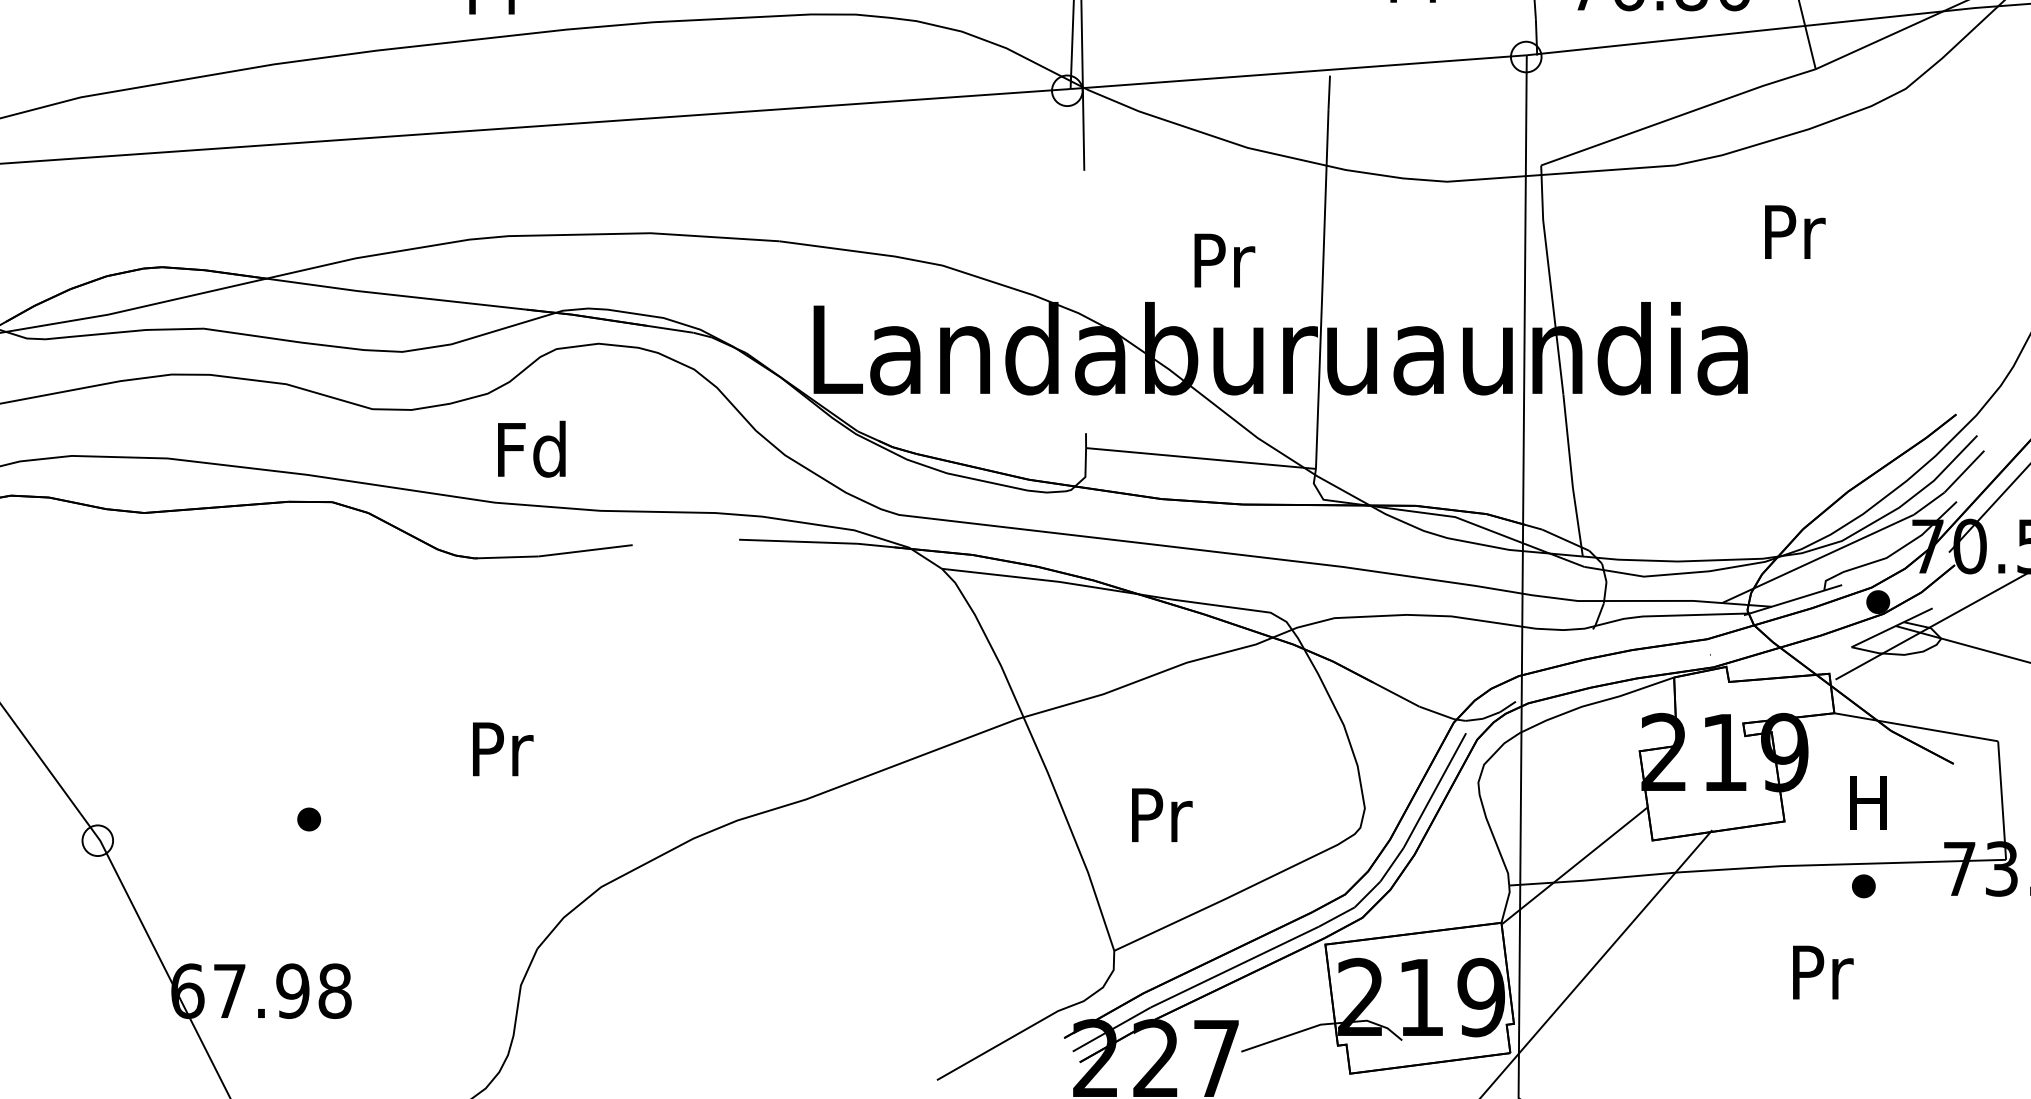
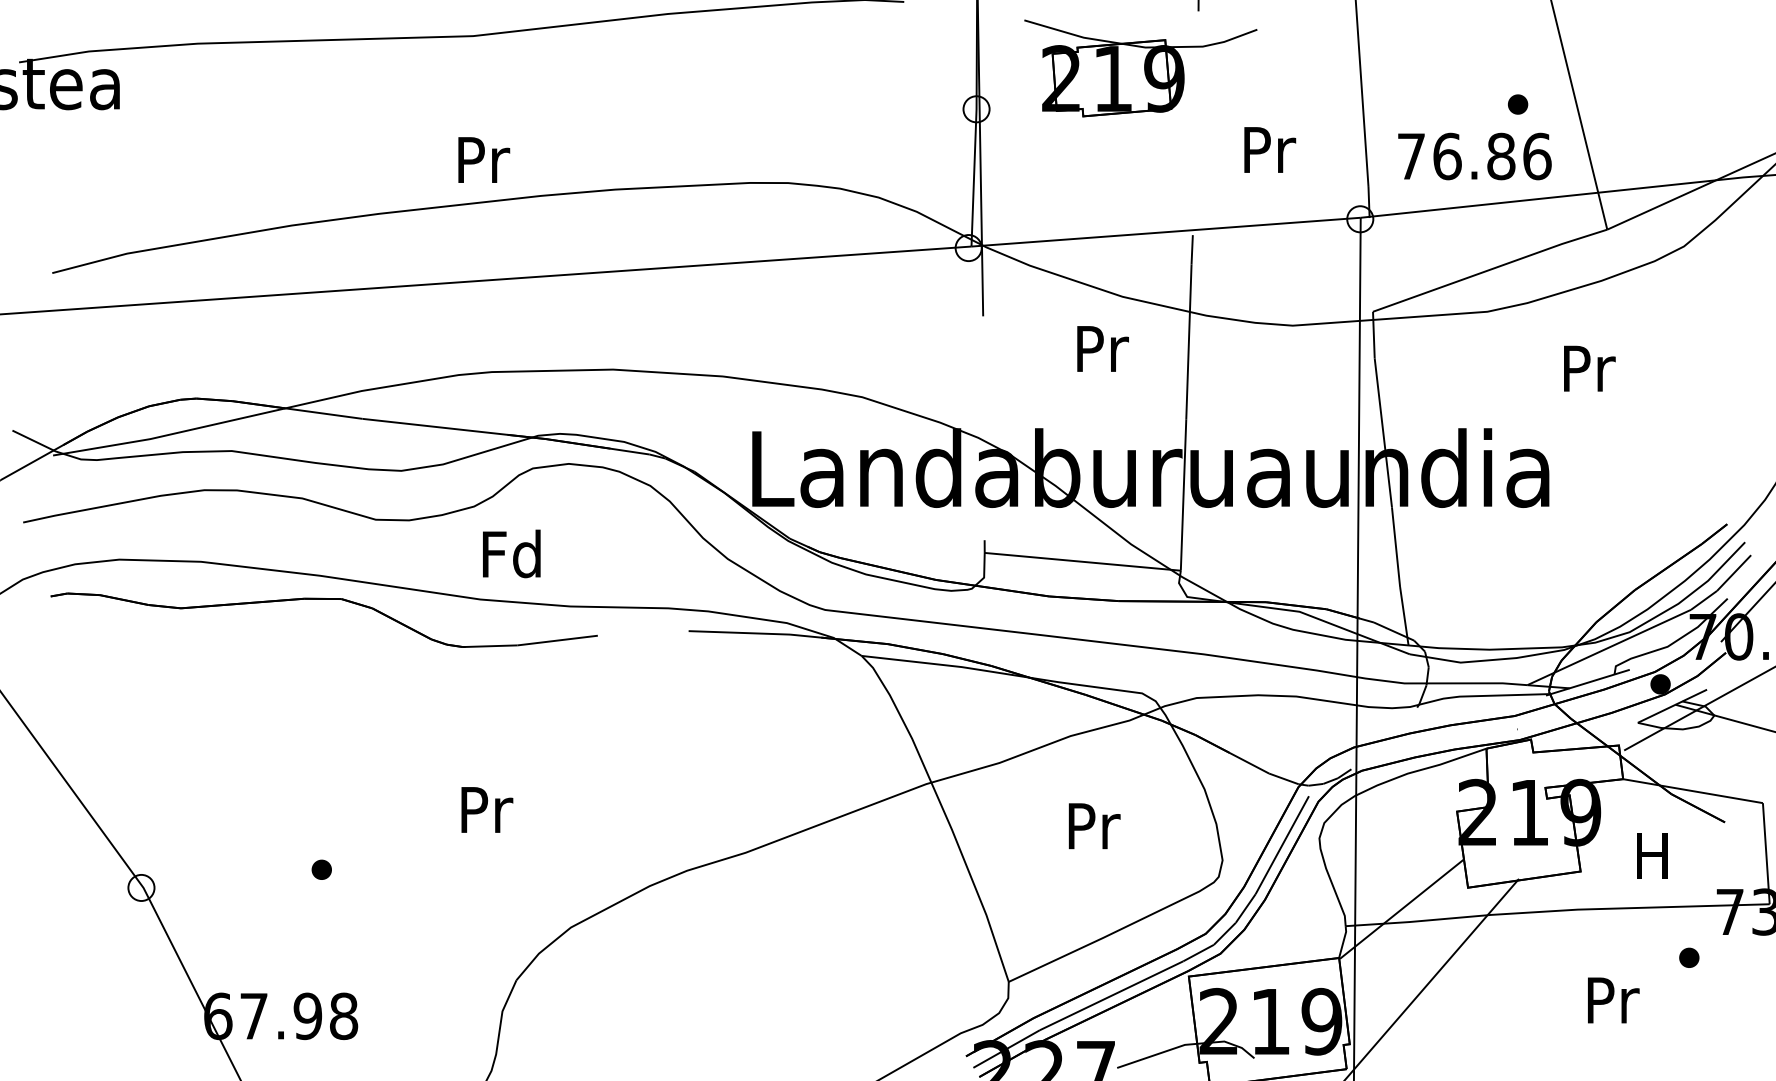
text: (1224, 260) -> (1102, 348), moved
text: (1162, 815) -> (1094, 826), moved
part: (1864, 885) -> (1689, 957), moved

